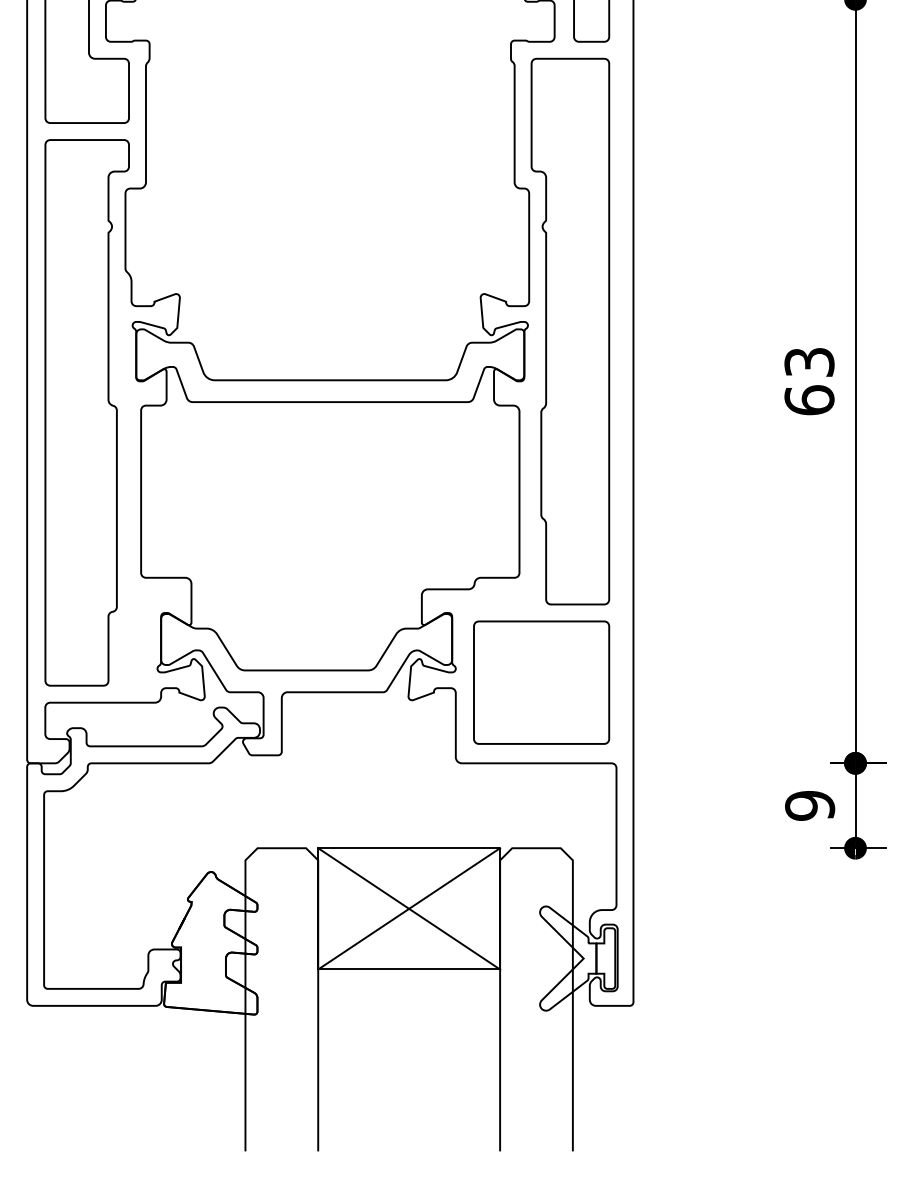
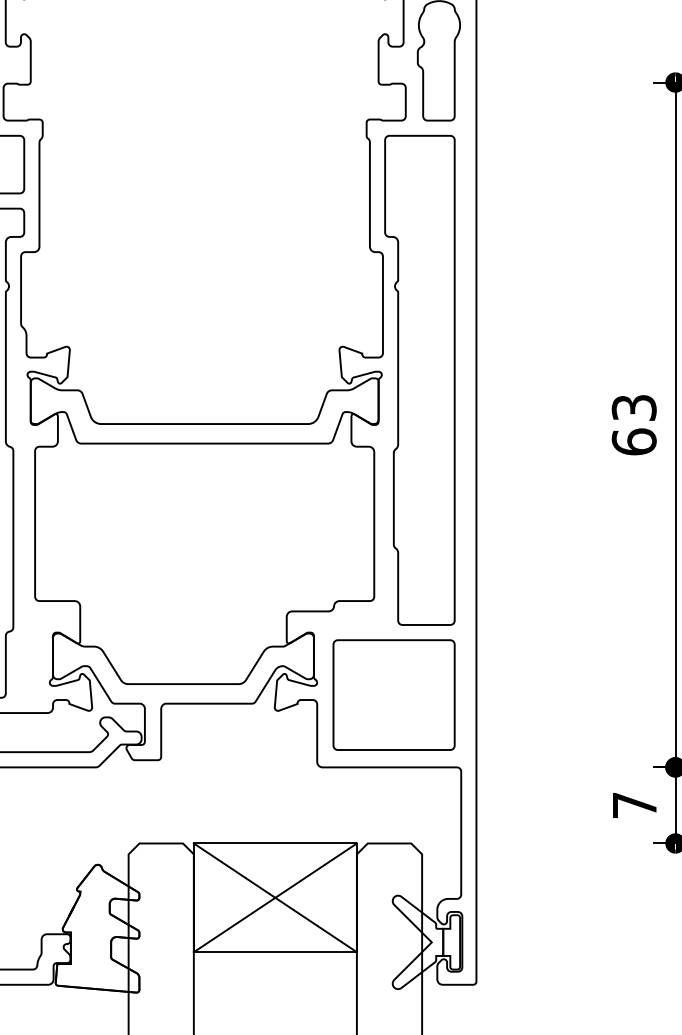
text: (810, 805) -> (635, 805), 9 -> 7

